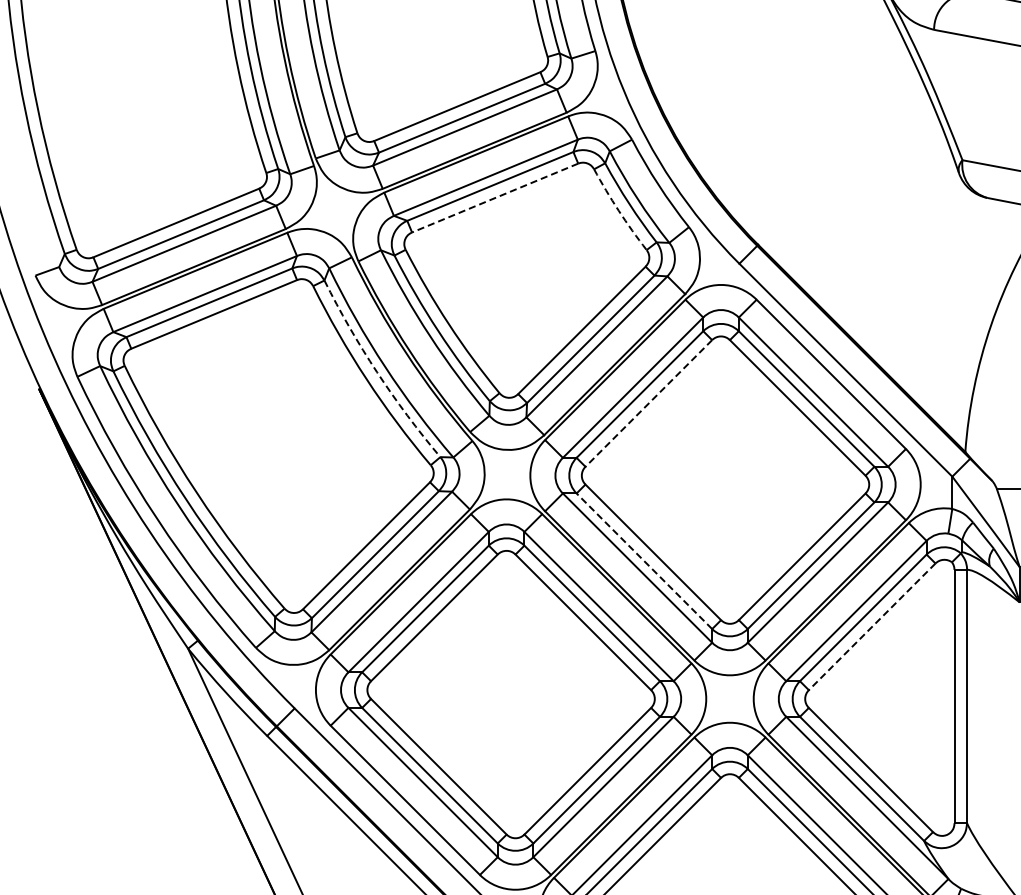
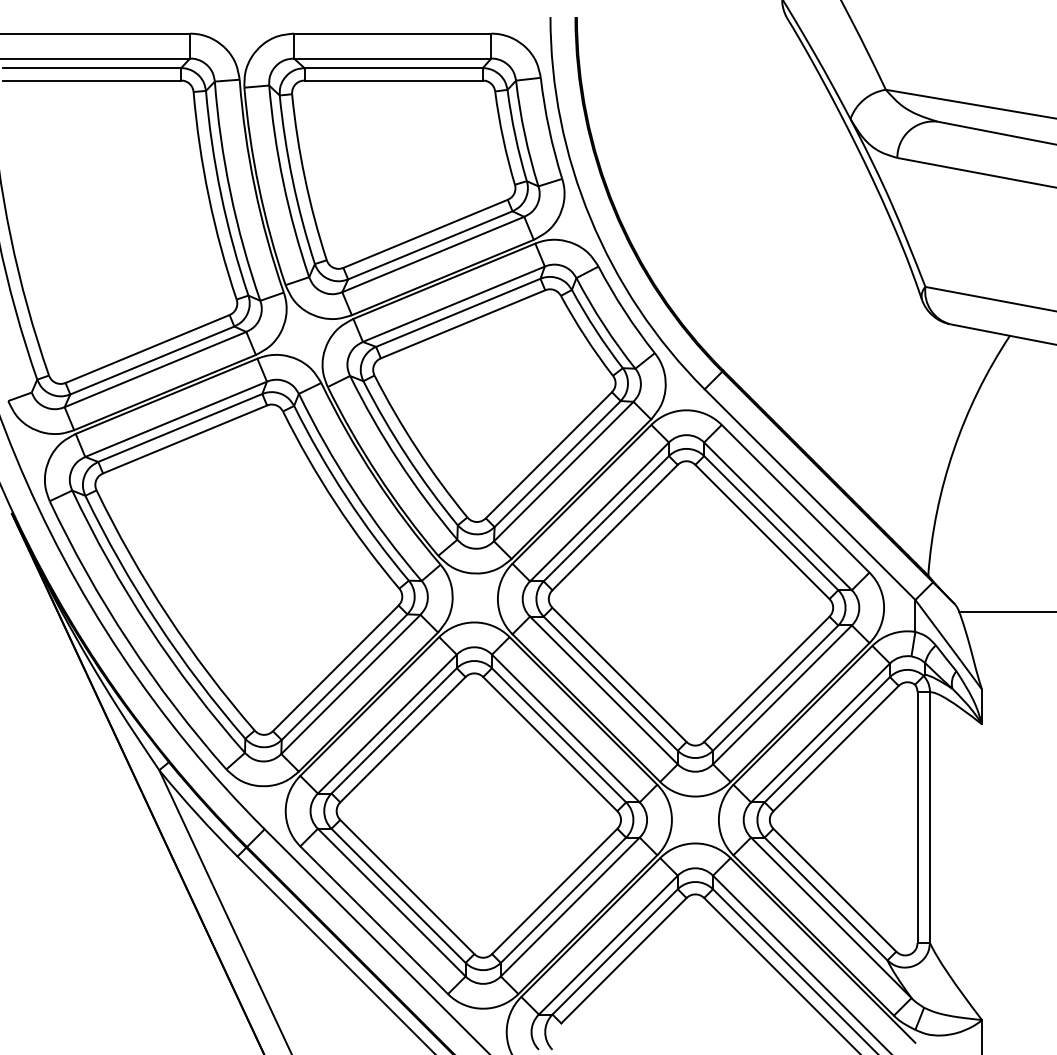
line: (495, 198) -> (463, 324), dashed -> solid
arc: (618, 210) -> (585, 336), dashed -> solid
arc: (377, 372) -> (346, 496), dashed -> solid
line: (649, 403) -> (615, 527), dashed -> solid
line: (644, 561) -> (610, 683), dashed -> solid
line: (872, 626) -> (836, 748), dashed -> solid

